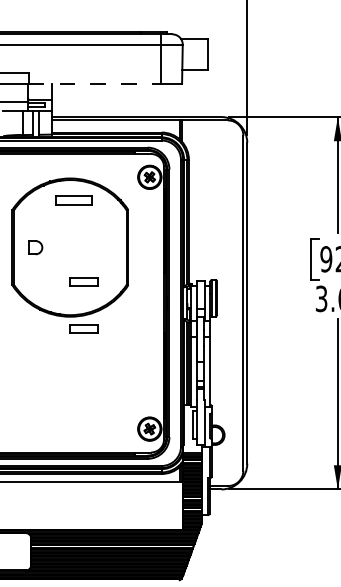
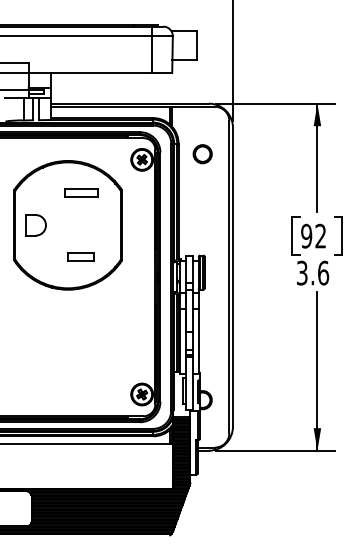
line: (94, 83) -> (90, 72), dashed -> solid
part: (214, 171) -> (202, 154), added
part: (74, 199) -> (81, 192), moved
part: (35, 247) -> (35, 225), size x1.67
part: (83, 328) -> (80, 300), removed

